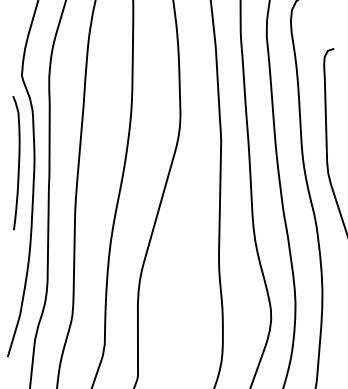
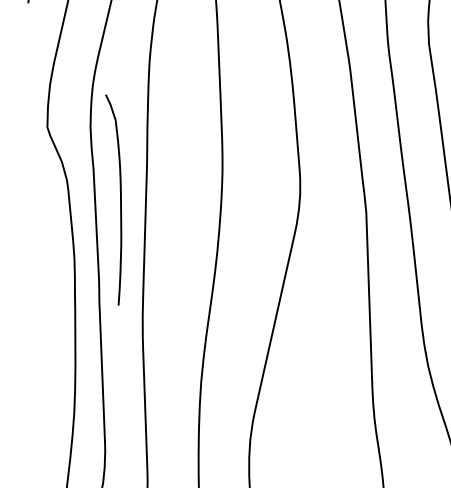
curve: (18, 163) -> (120, 200), moved

